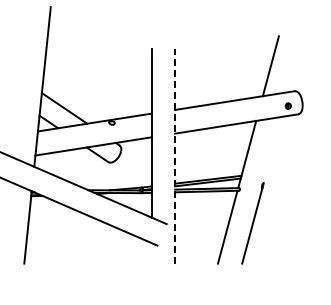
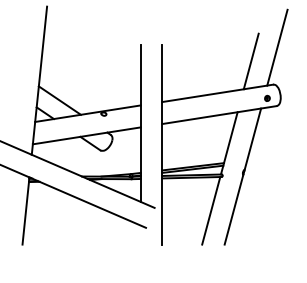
line: (299, 51) -> (277, 47), added
line: (272, 149) -> (252, 138), added
line: (175, 155) -> (162, 144), dashed -> solid

